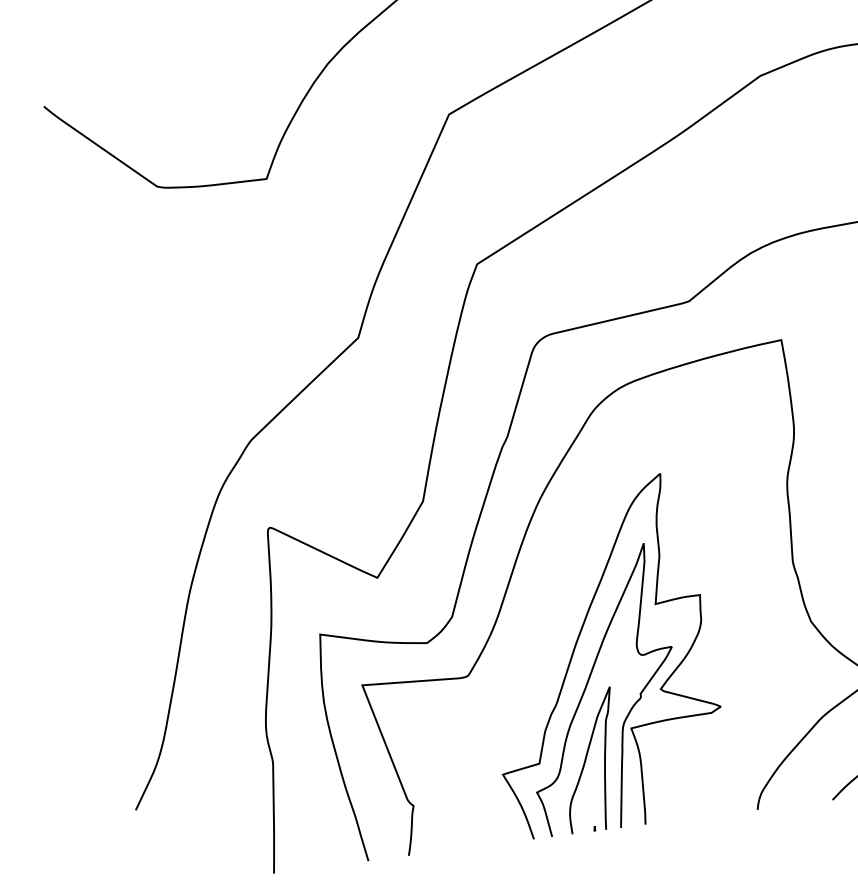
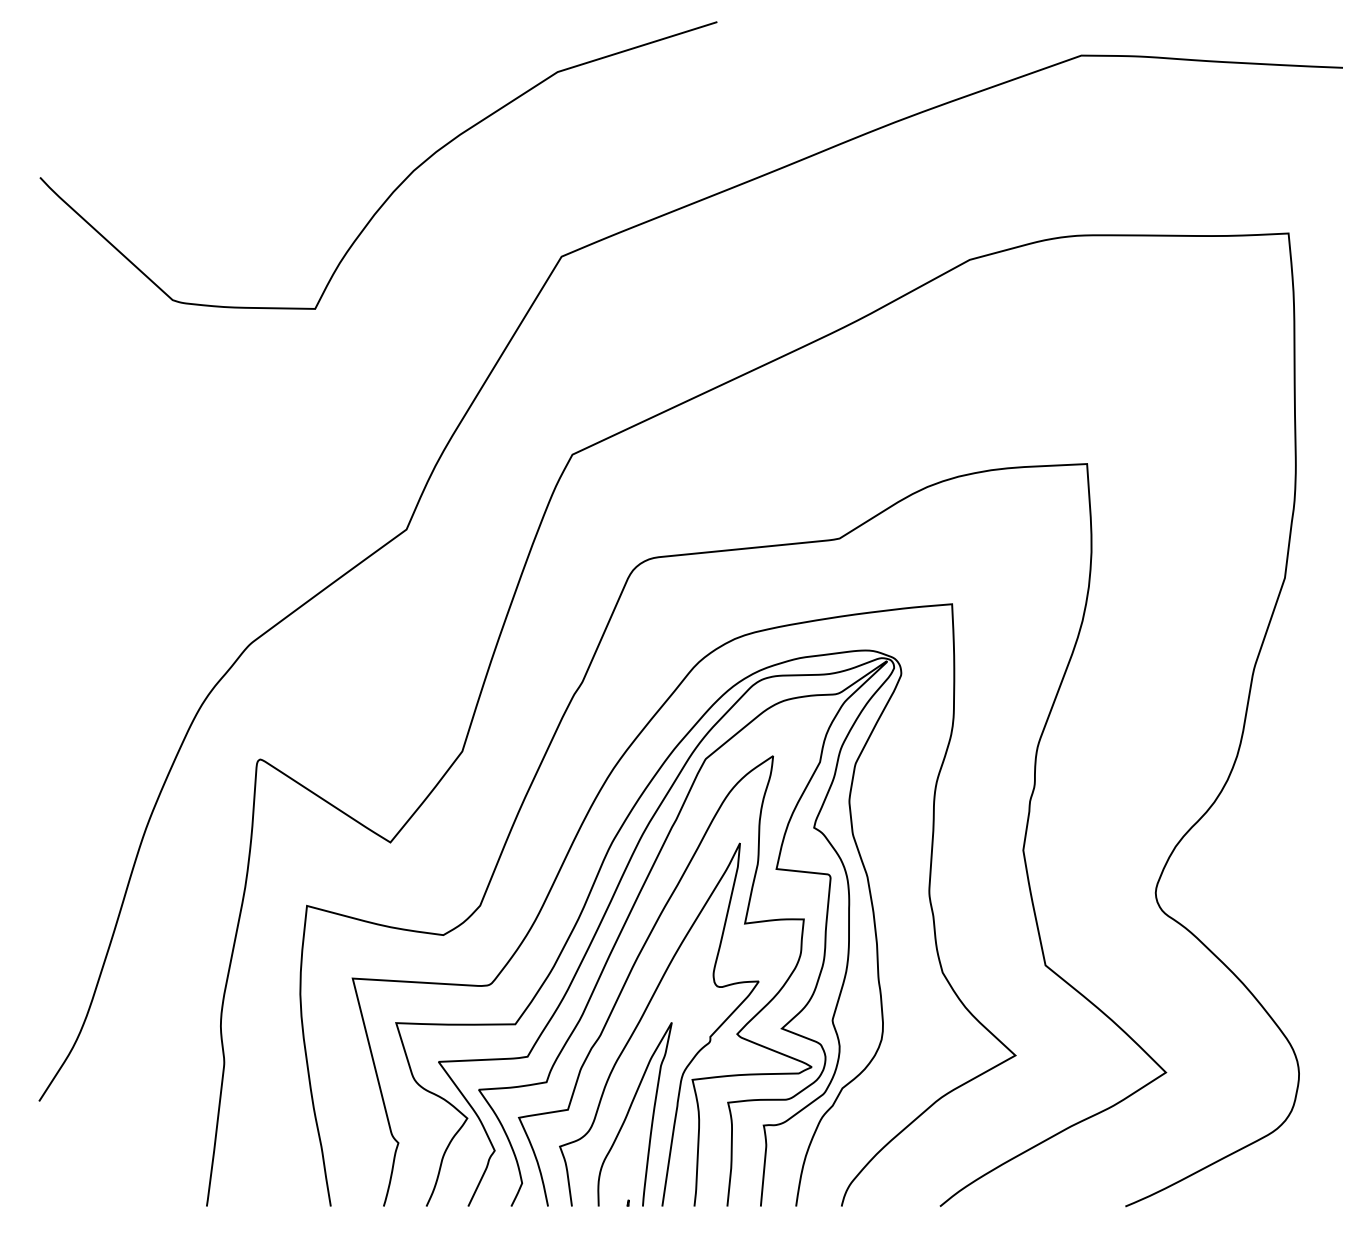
part: (566, 611) -> (628, 918), added

